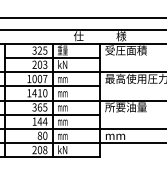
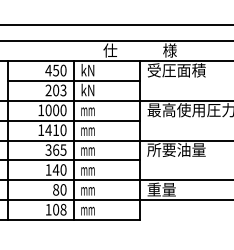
text: (39, 50) -> (55, 70), 325 -> 450
text: (62, 50) -> (87, 70), 重量 -> kN
text: (45, 79) -> (63, 110), 1007 -> 1000
text: (45, 121) -> (63, 169), 144 -> 140
text: (115, 135) -> (161, 189), mm -> 重量
text: (34, 149) -> (48, 209), 208 -> 108
text: (62, 149) -> (87, 209), kN -> mm

